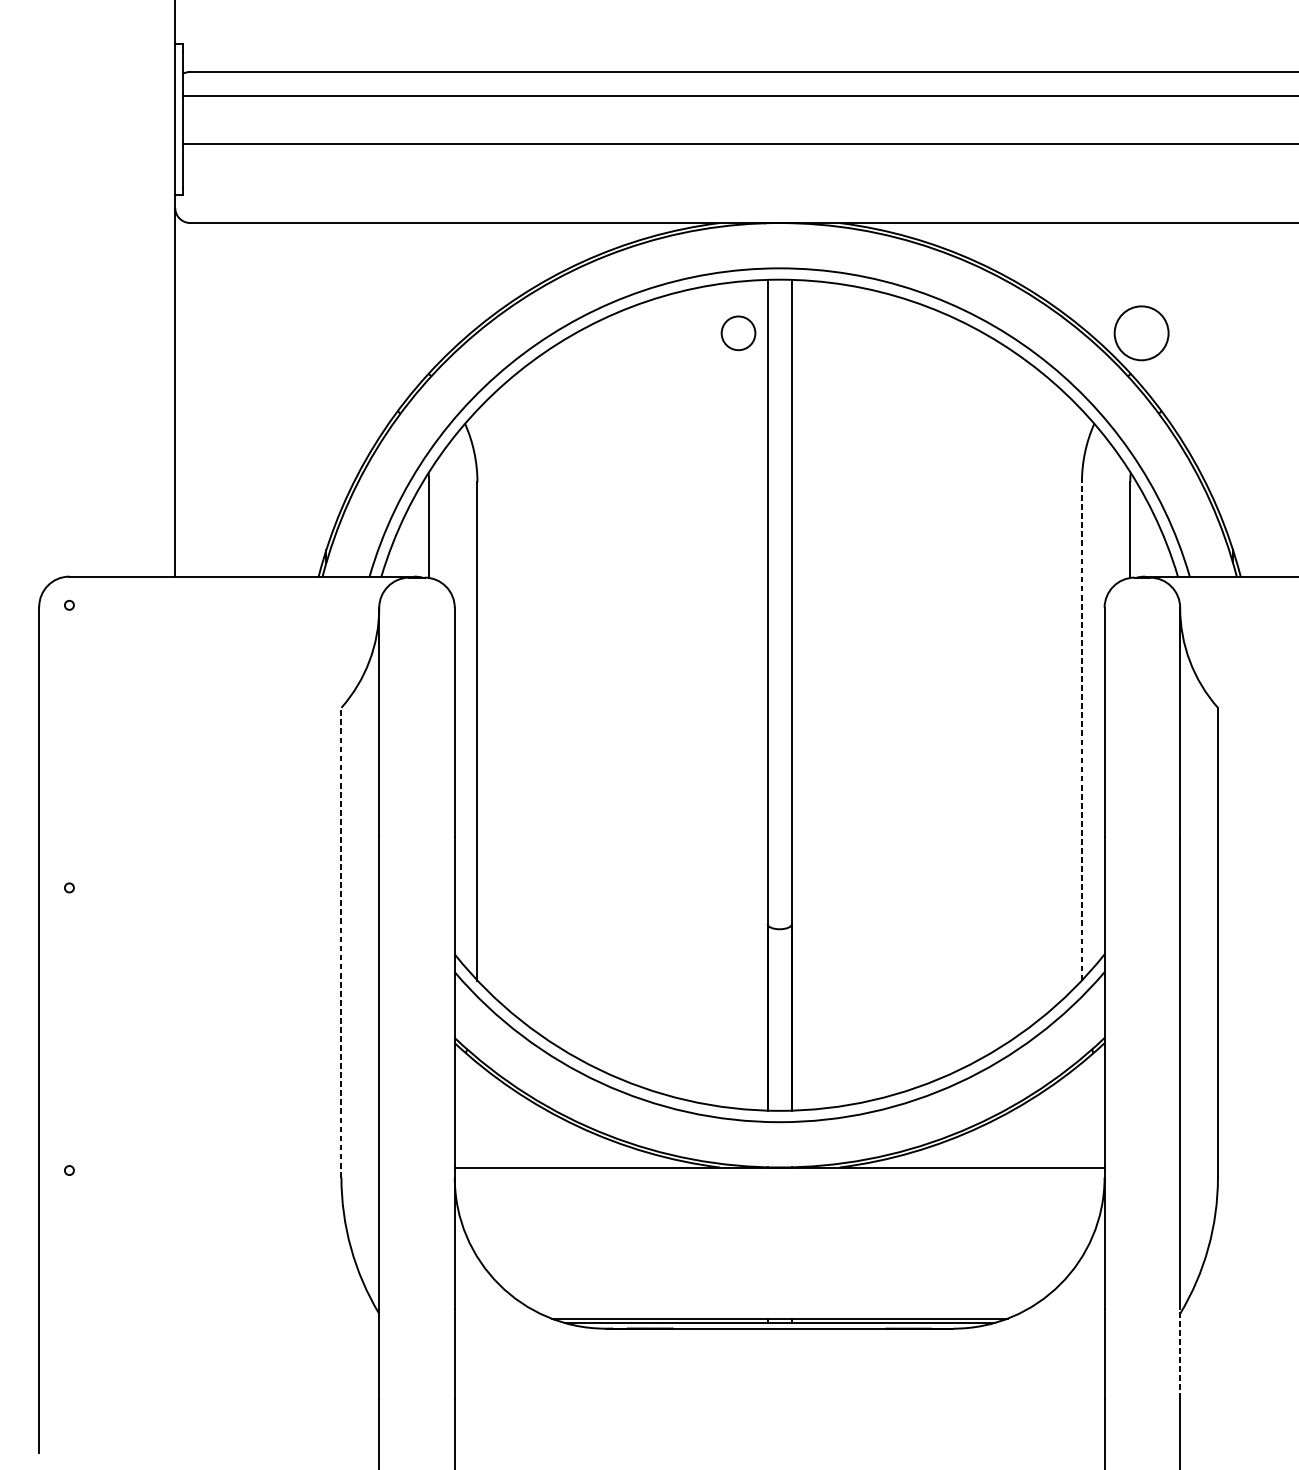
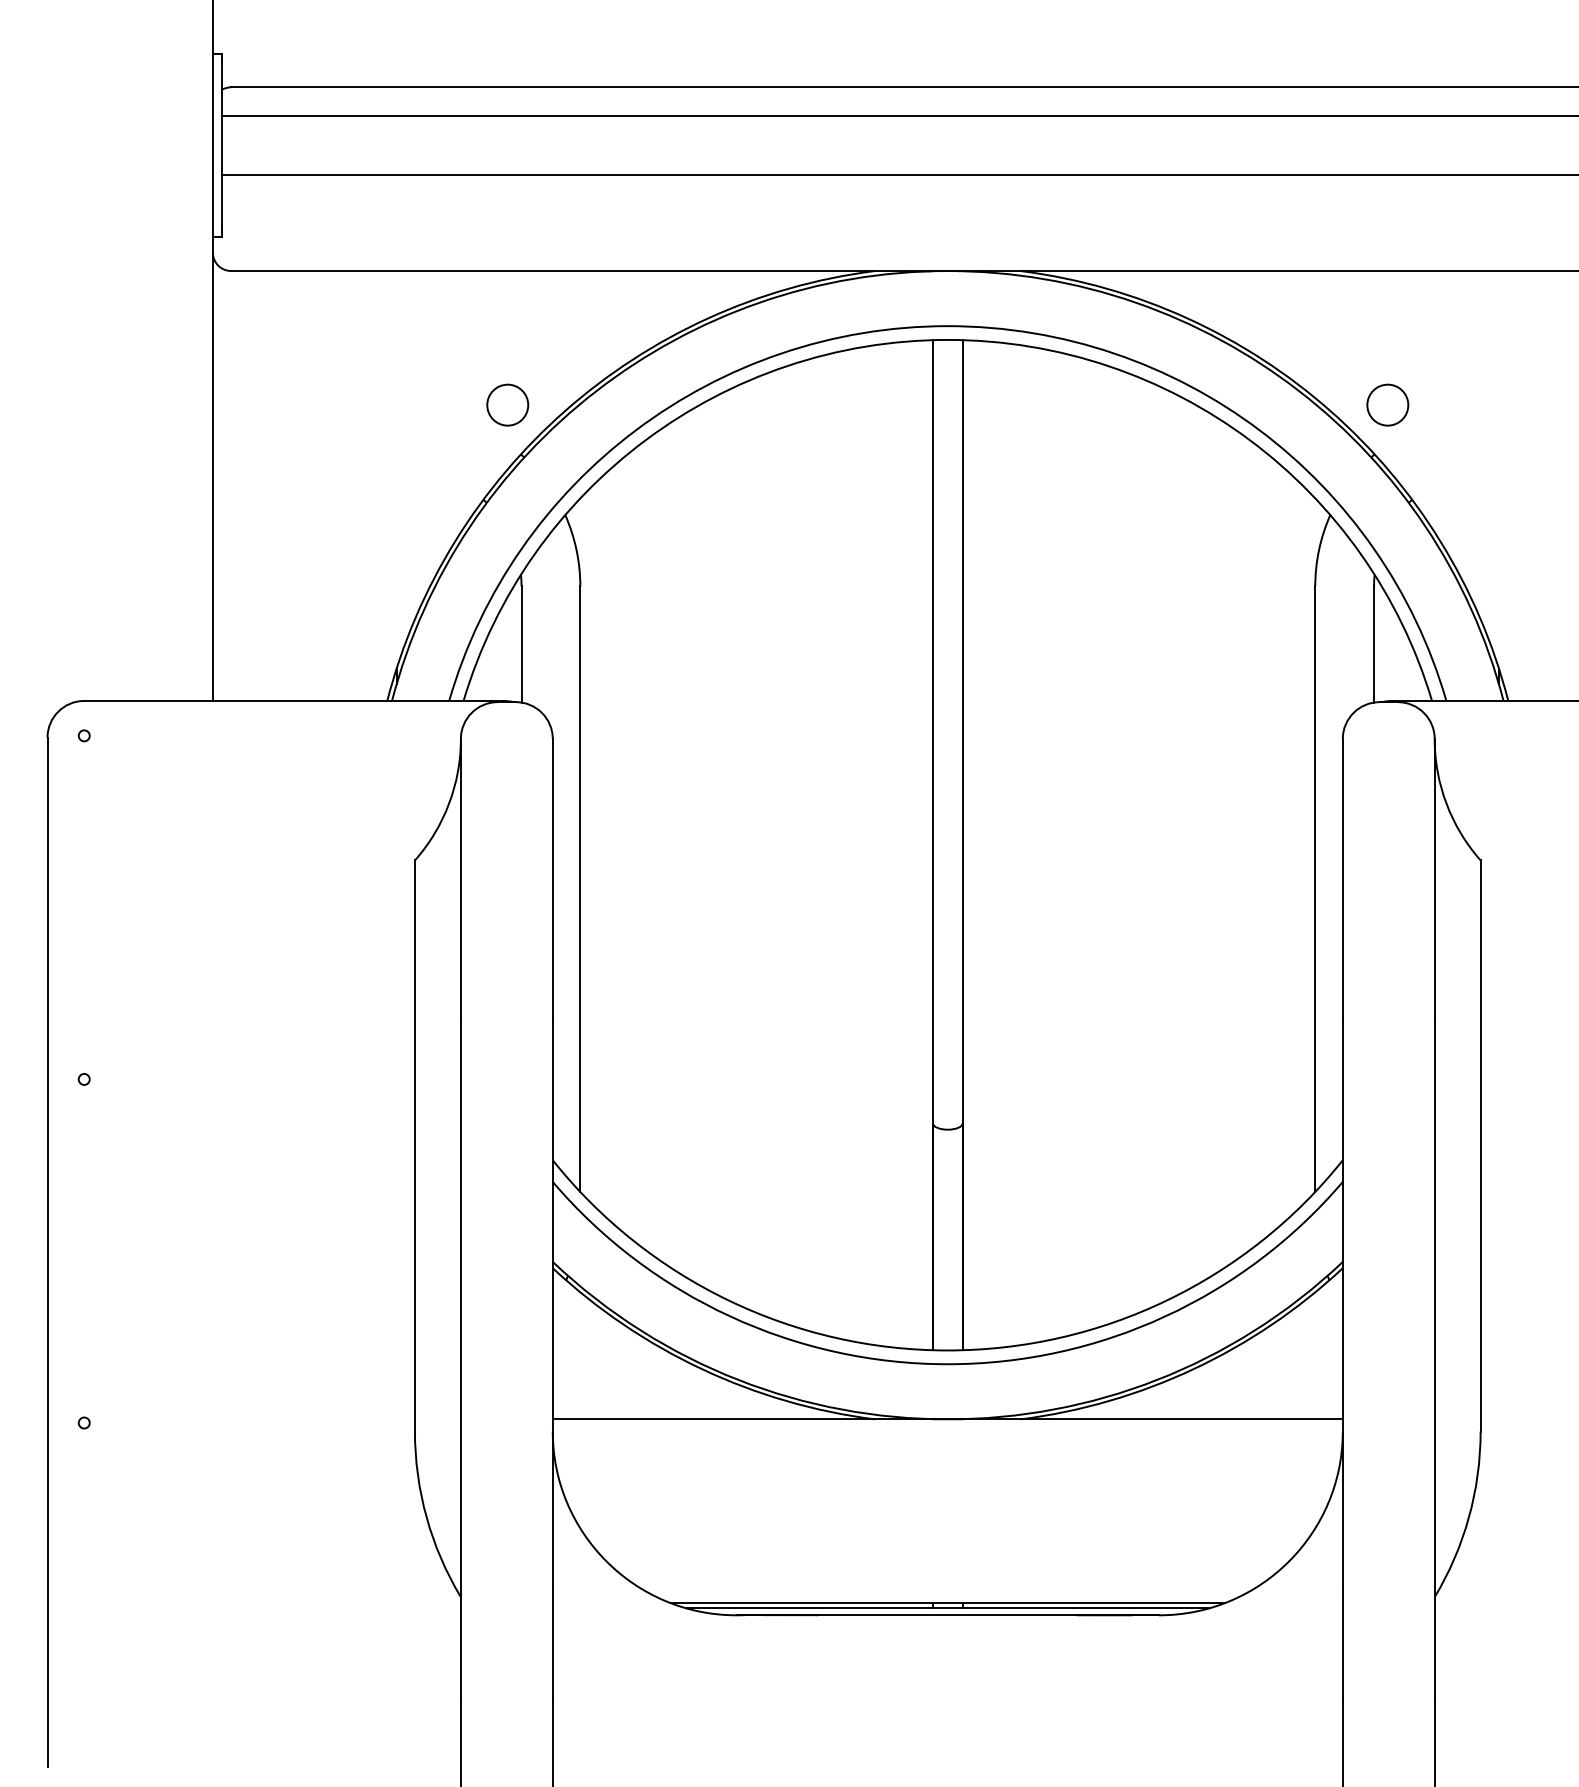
circle: (738, 332) -> (507, 404), moved
circle: (1141, 332) -> (1387, 404), size x0.62
line: (1082, 731) -> (1315, 889), dashed -> solid
line: (341, 943) -> (414, 1146), dashed -> solid
line: (1180, 1354) -> (1434, 1646), dashed -> solid

